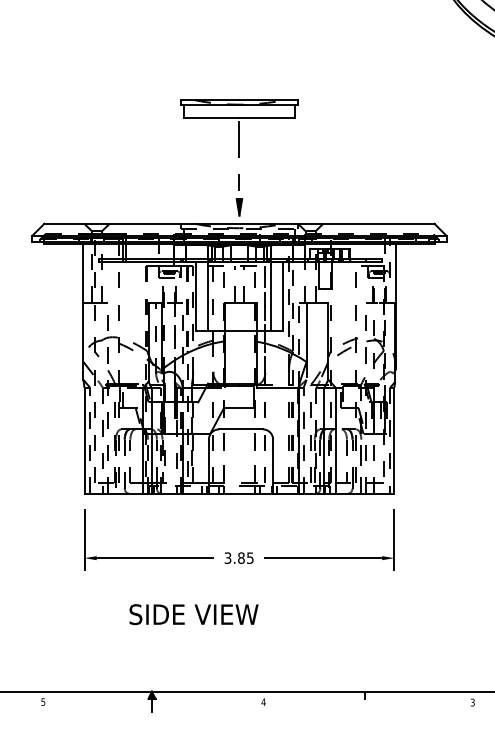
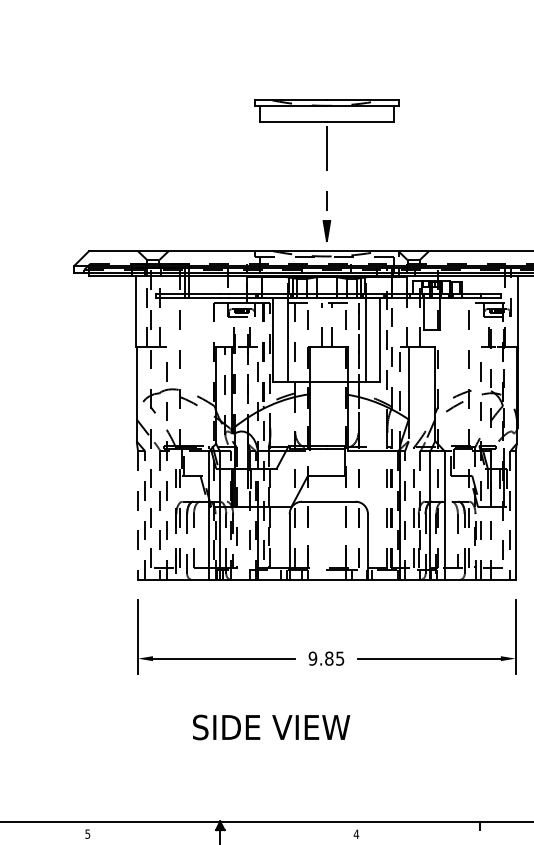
line: (84, 440) -> (138, 515), solid -> dashed
text: (227, 557) -> (312, 657), 3.85 -> 9.85

